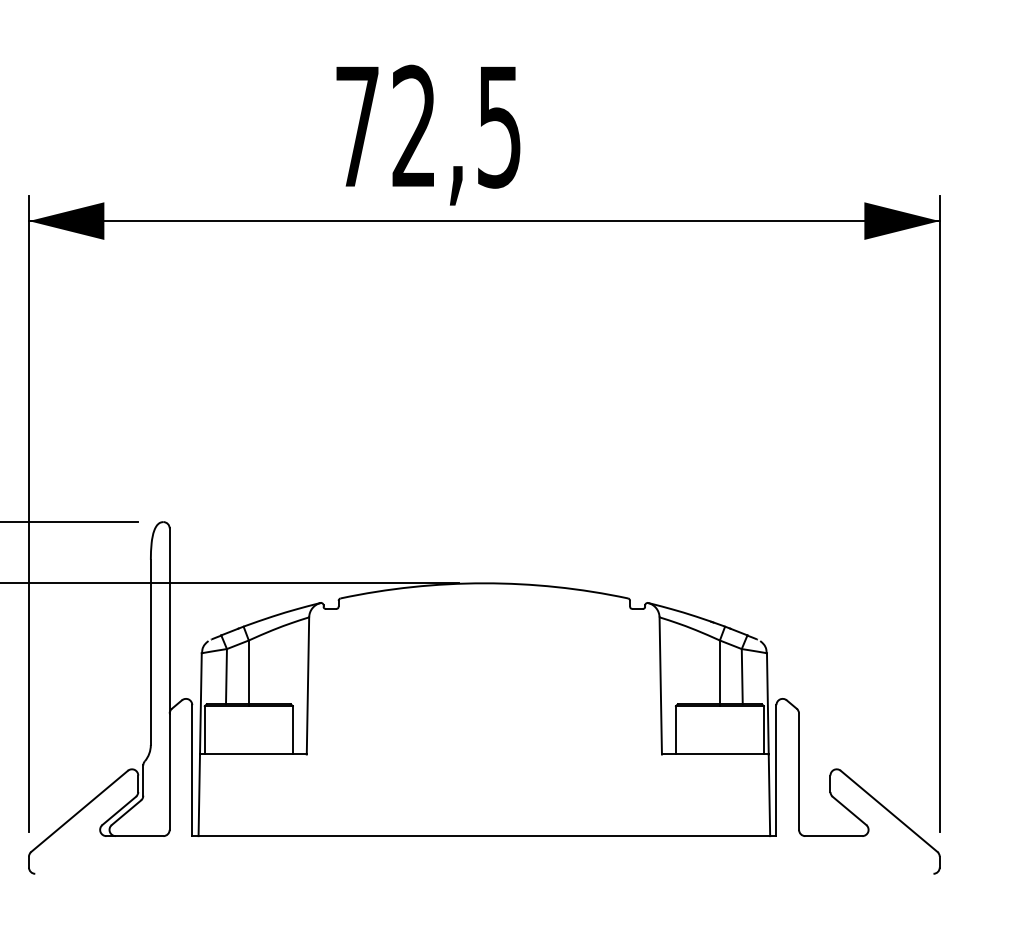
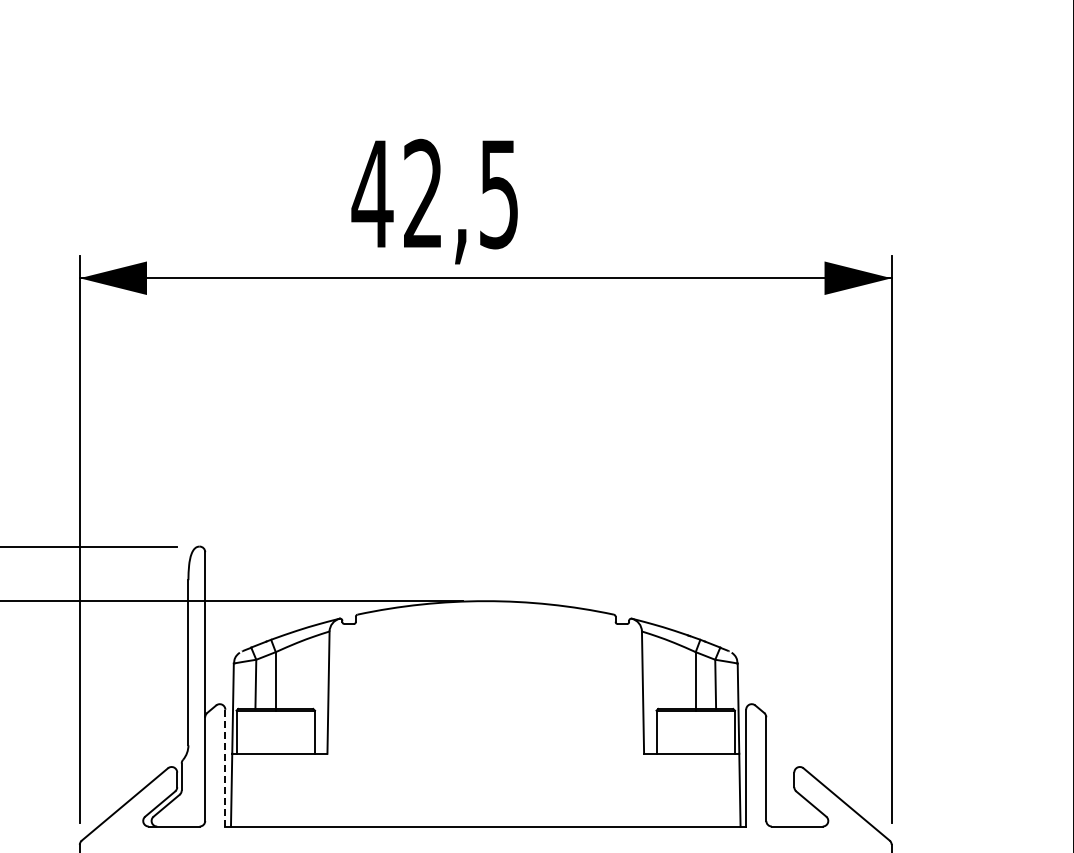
text: (357, 126) -> (372, 193), 72,5 -> 42,5
line: (192, 769) -> (225, 767), solid -> dashed

